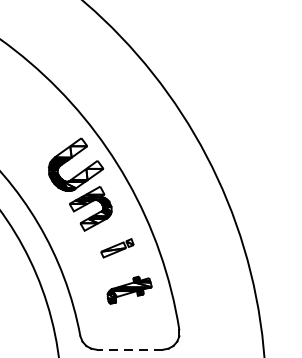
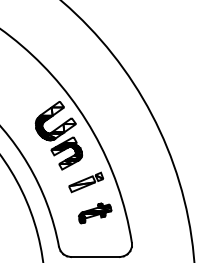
part: (117, 248) -> (86, 182), size x1.43
line: (129, 350) -> (95, 257), dashed -> solid

